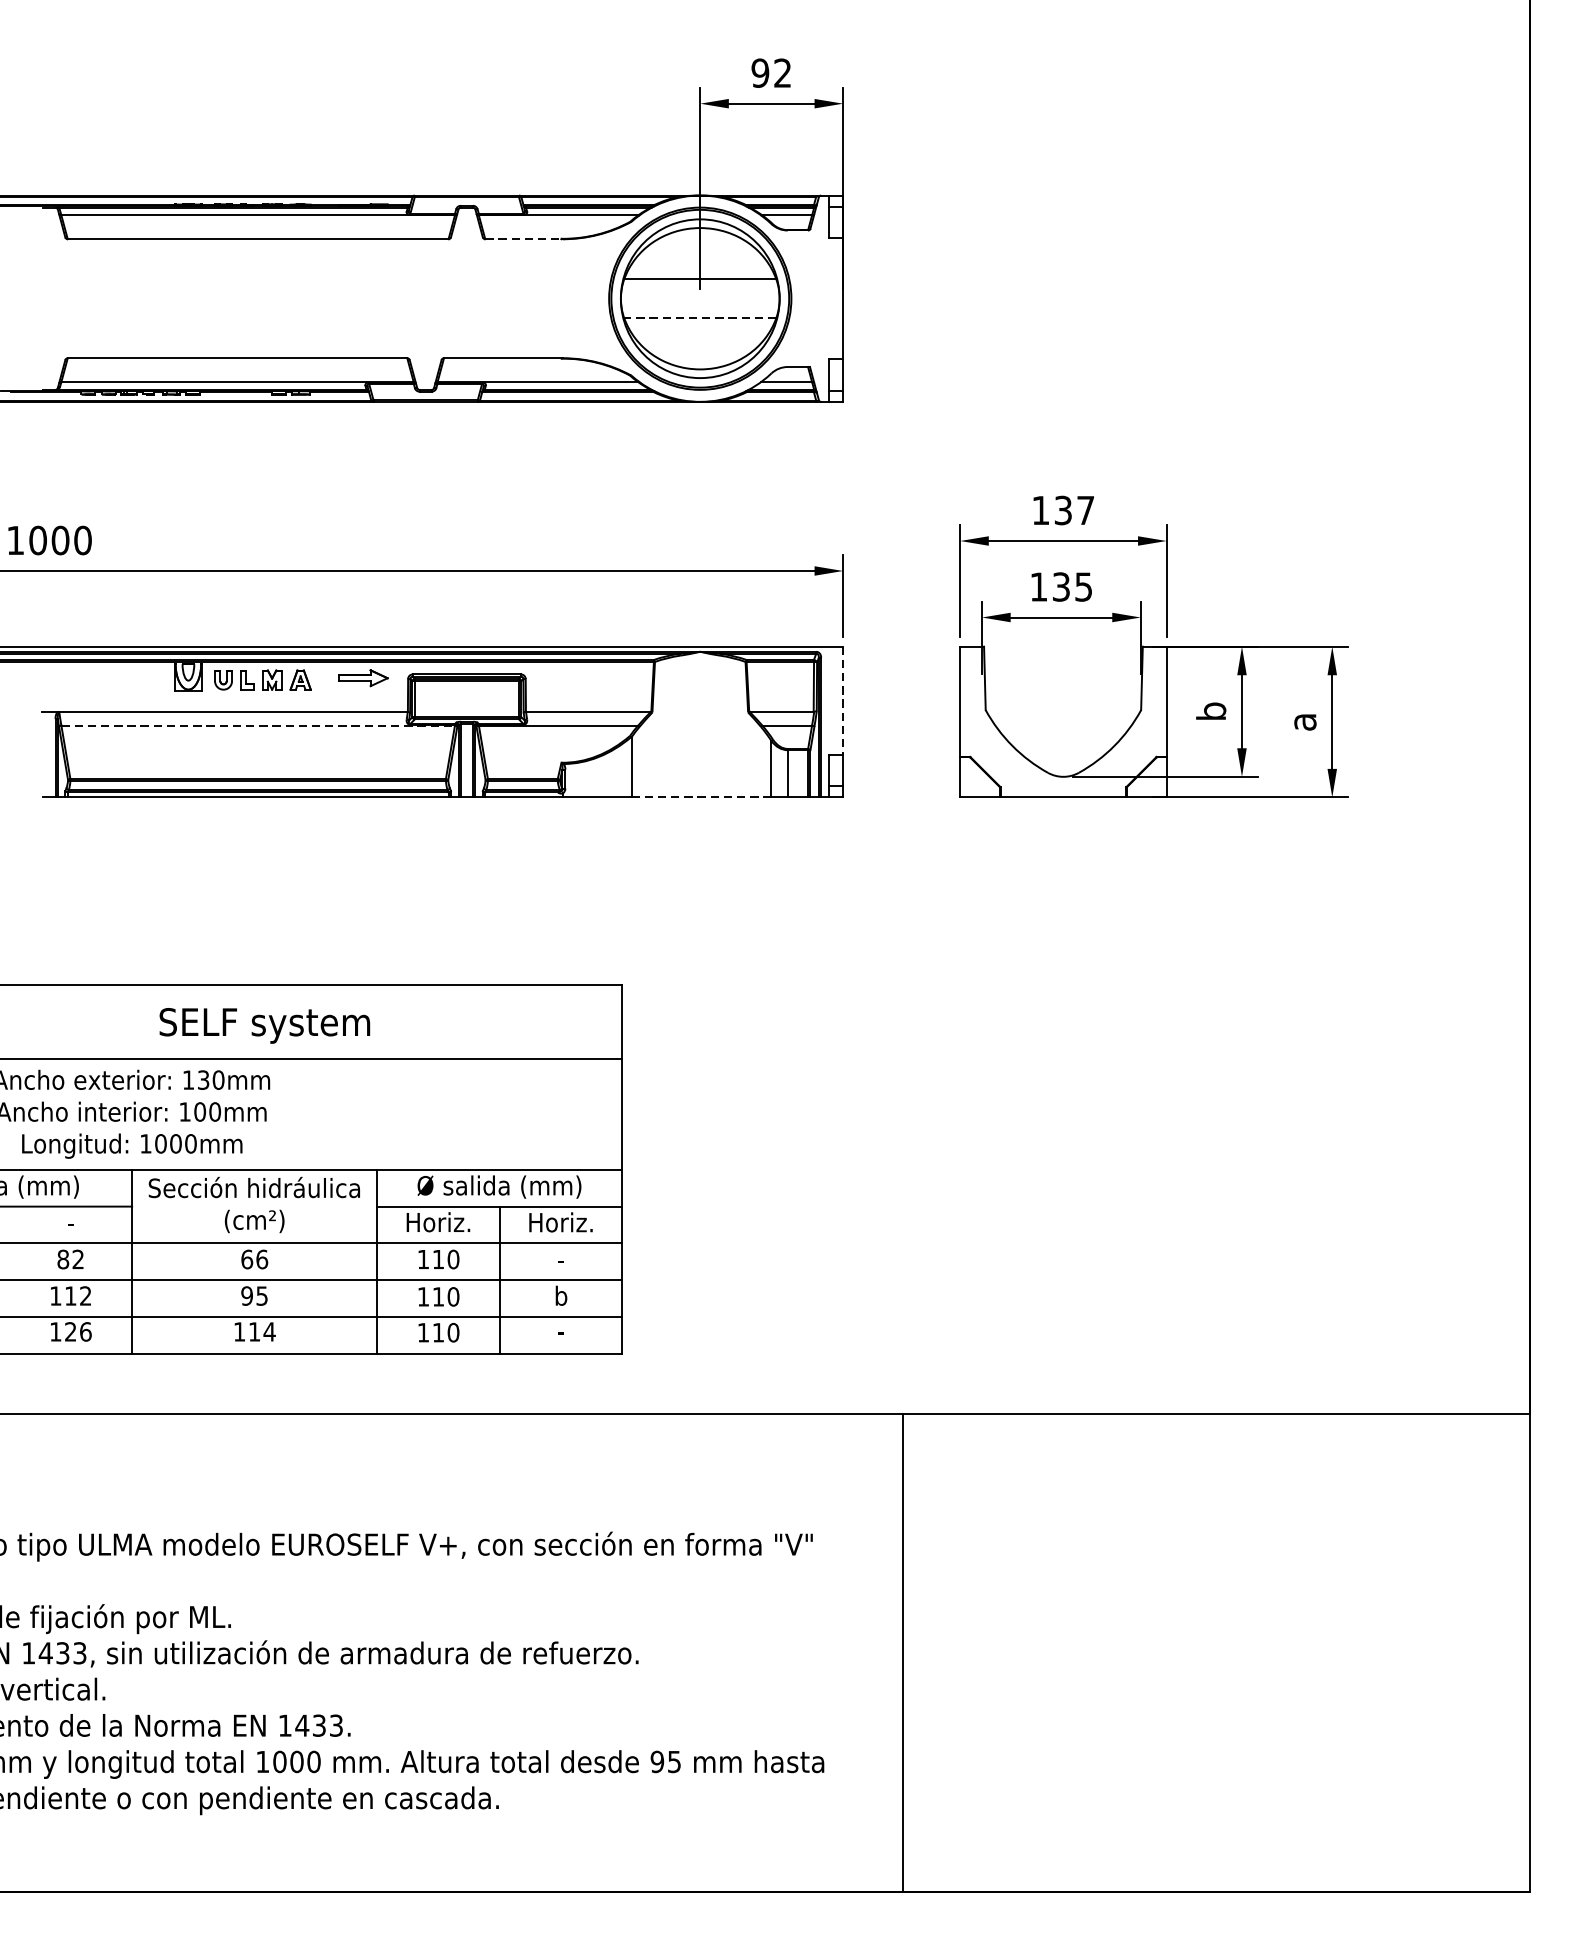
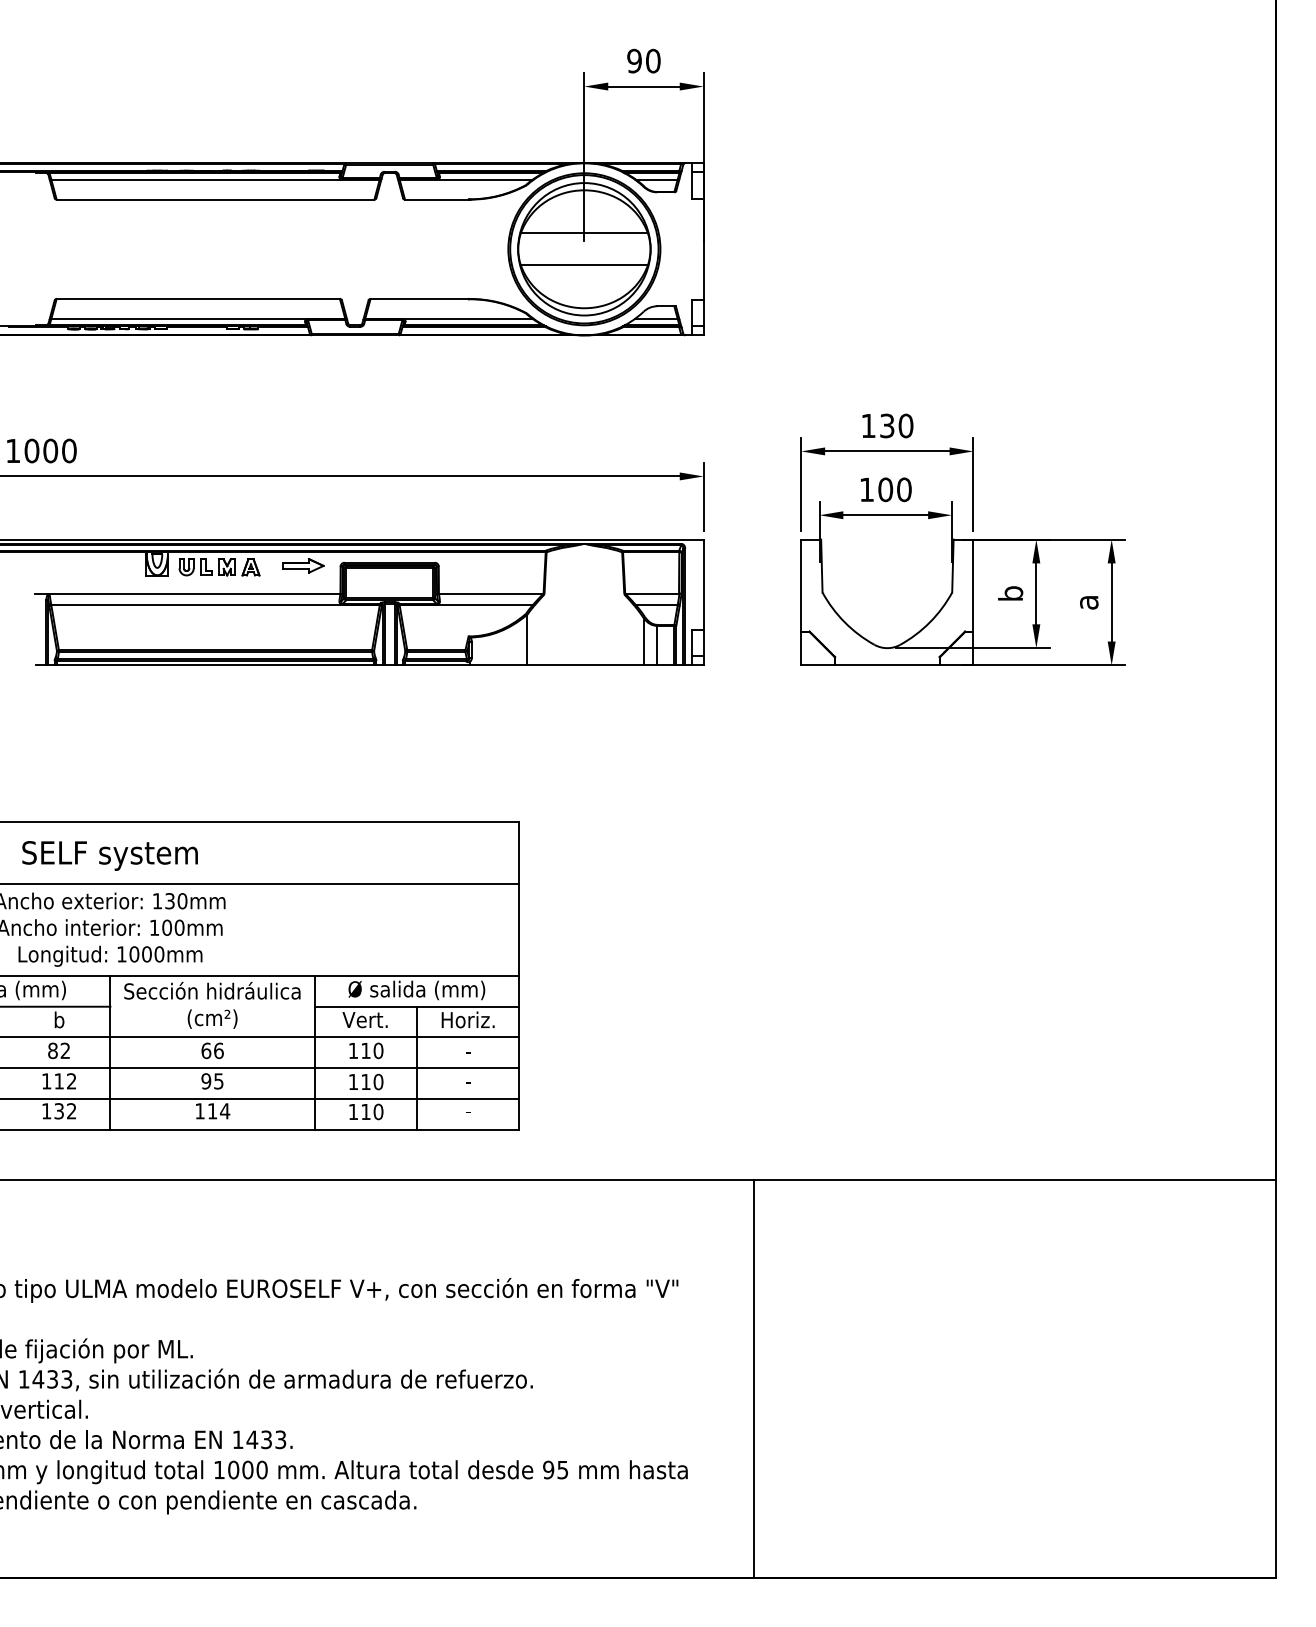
text: (783, 72) -> (653, 60), 92 -> 90
line: (524, 239) -> (437, 199), dashed -> solid
line: (699, 318) -> (583, 265), dashed -> solid
text: (1085, 509) -> (905, 425), 137 -> 130
text: (1071, 586) -> (894, 489), 135 -> 100
line: (843, 701) -> (703, 585), dashed -> solid
line: (259, 725) -> (216, 605), dashed -> solid
line: (701, 797) -> (585, 665), dashed -> solid
text: (264, 1025) -> (109, 855), moved
text: (71, 1221) -> (59, 1019), - -> b
text: (437, 1221) -> (365, 1019), Horiz. -> Vert.
text: (561, 1295) -> (468, 1080), b -> -
text: (78, 1332) -> (65, 1111), 126 -> 132

